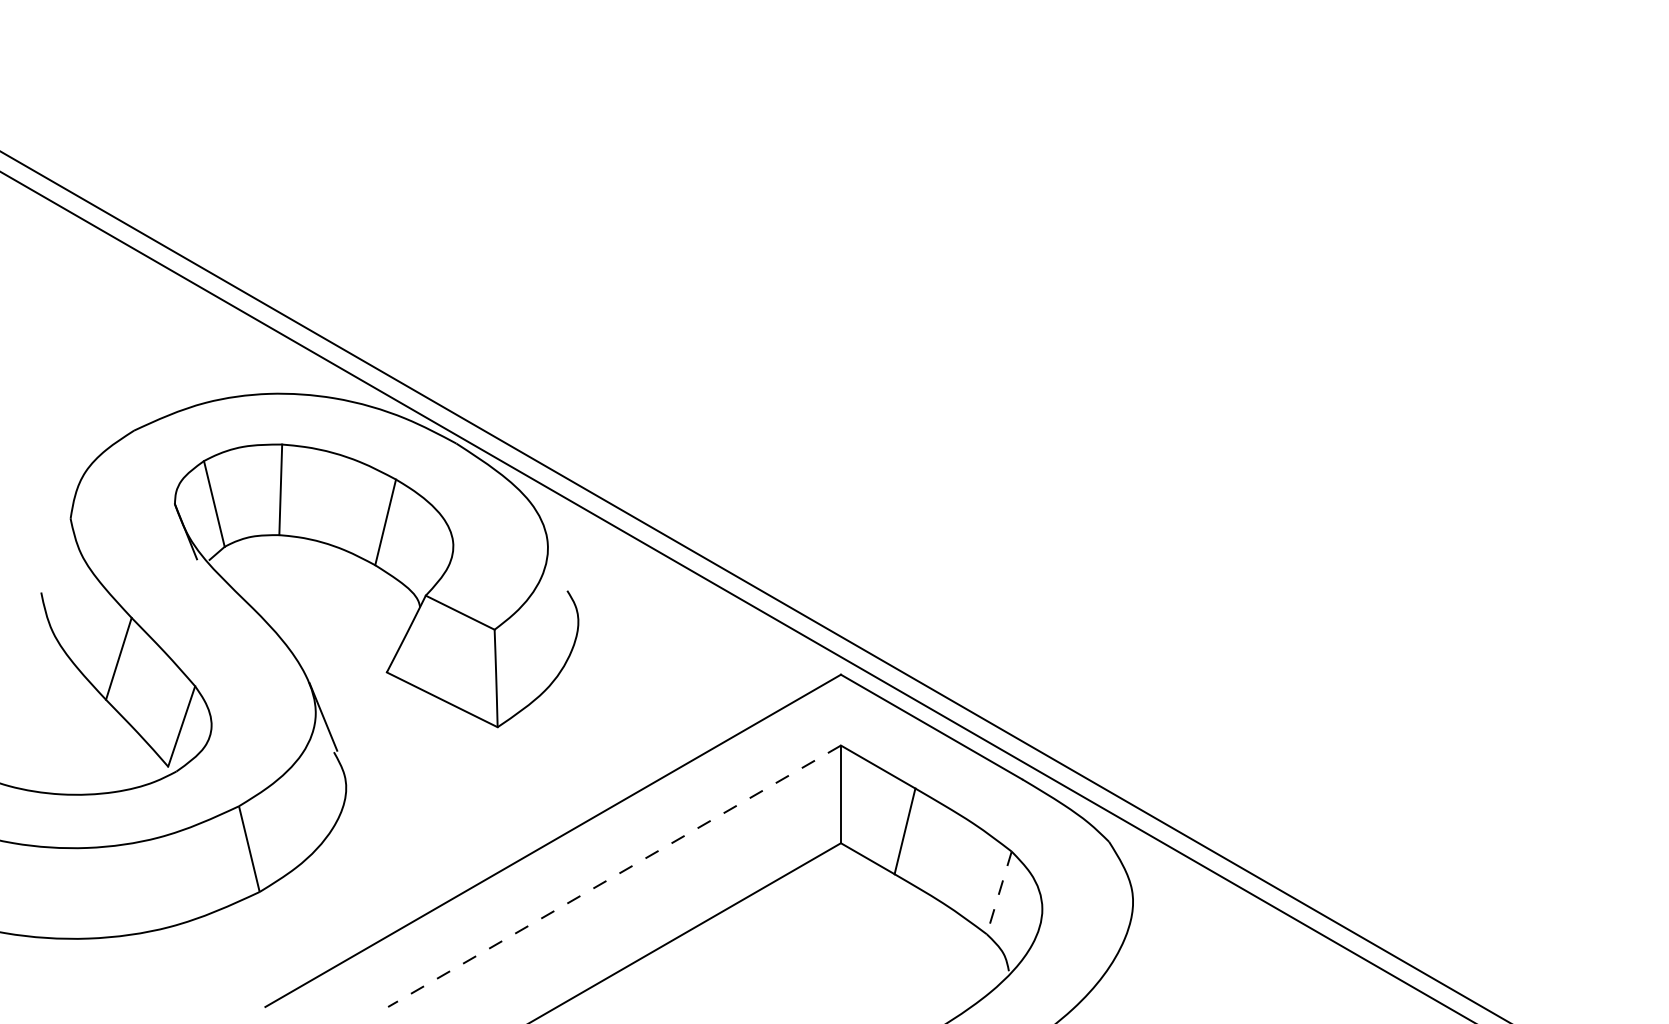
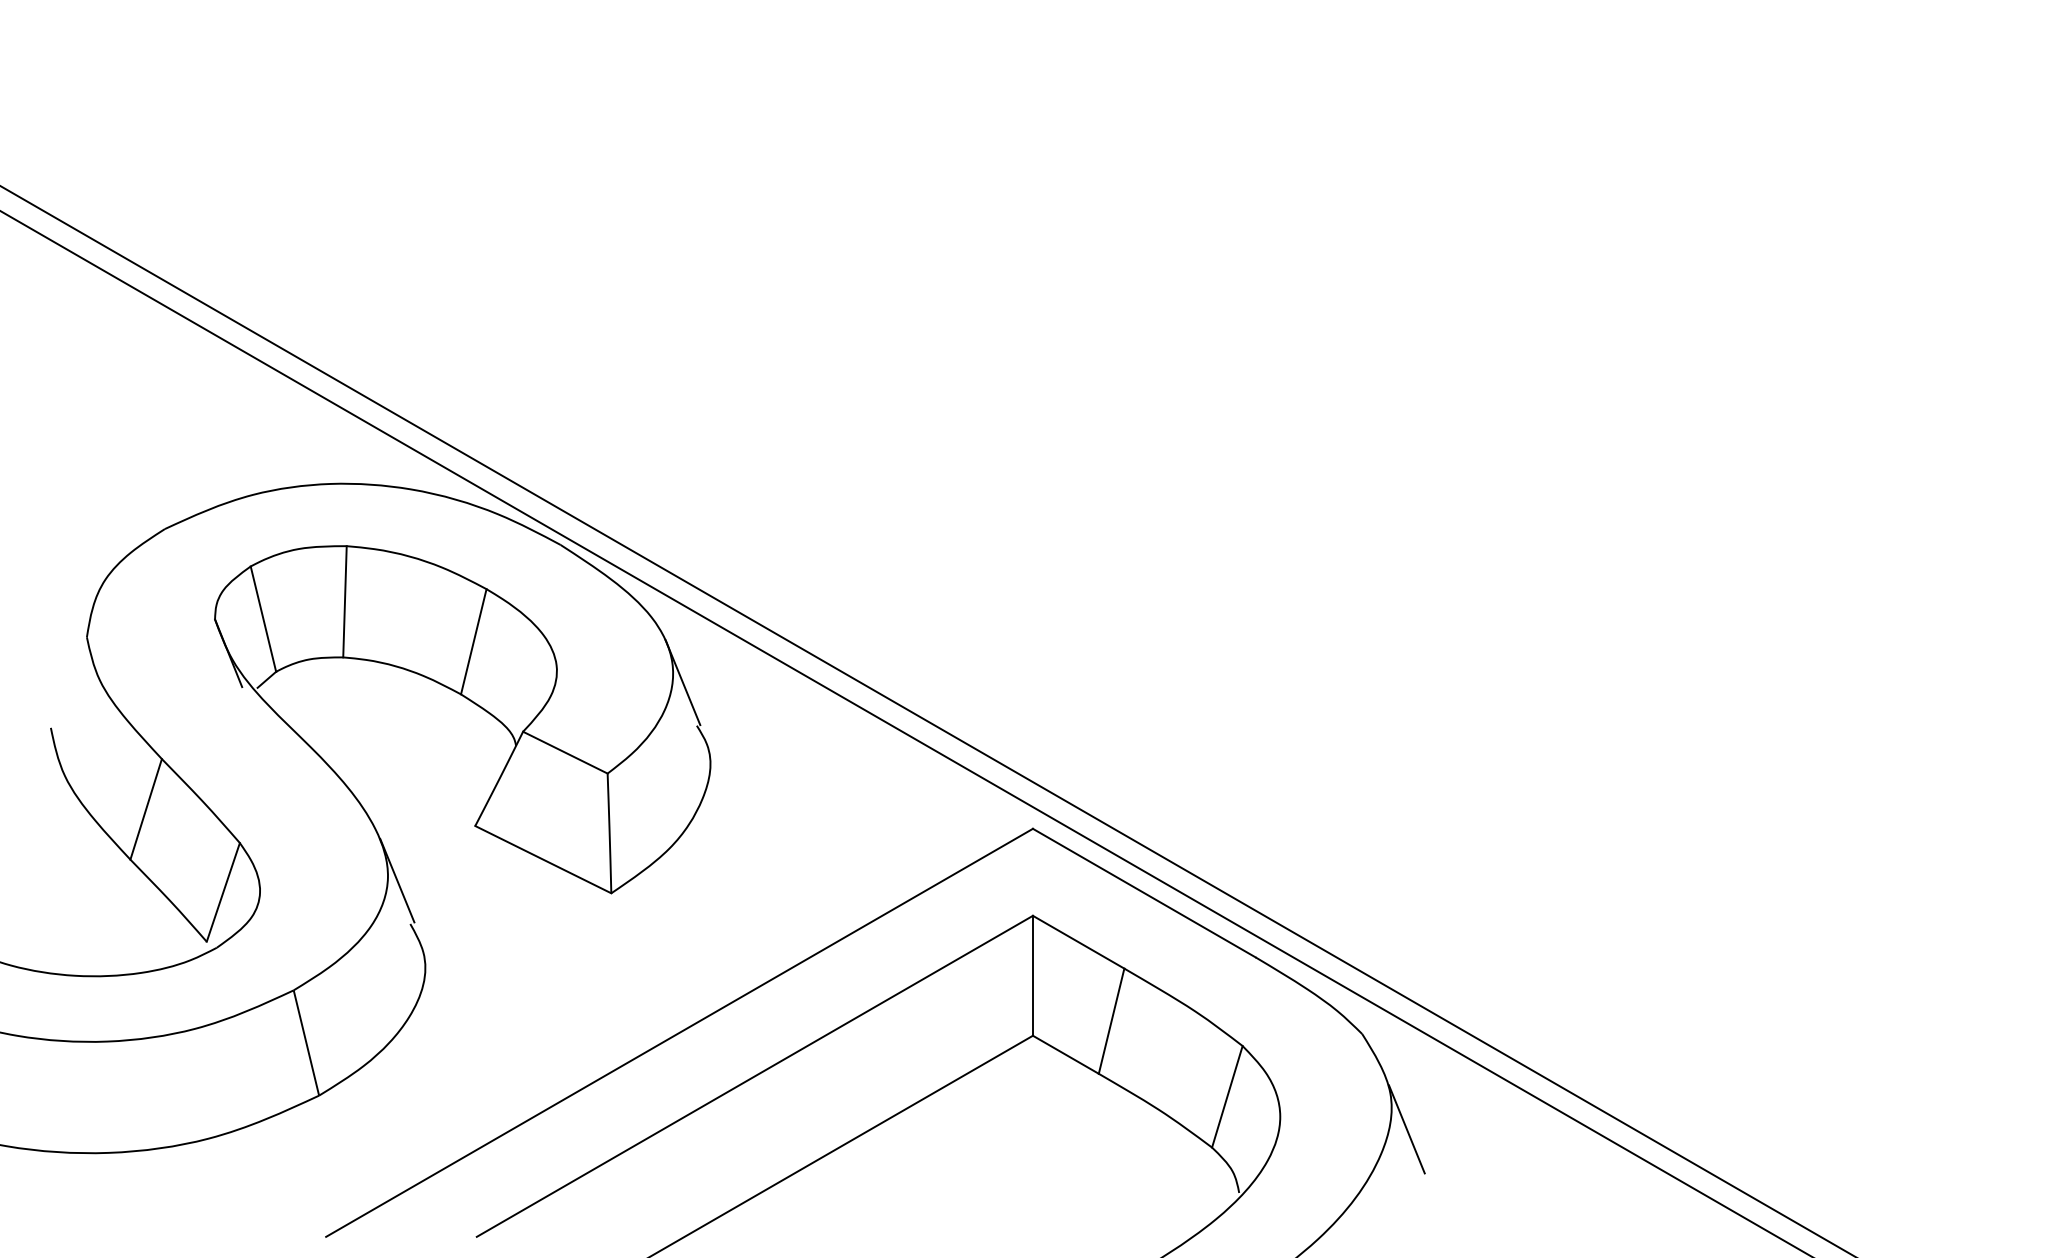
line: (555, 555) -> (682, 682), added
line: (614, 876) -> (754, 1076), dashed -> solid
line: (999, 893) -> (1227, 1097), dashed -> solid
line: (1145, 919) -> (1406, 1129), added

